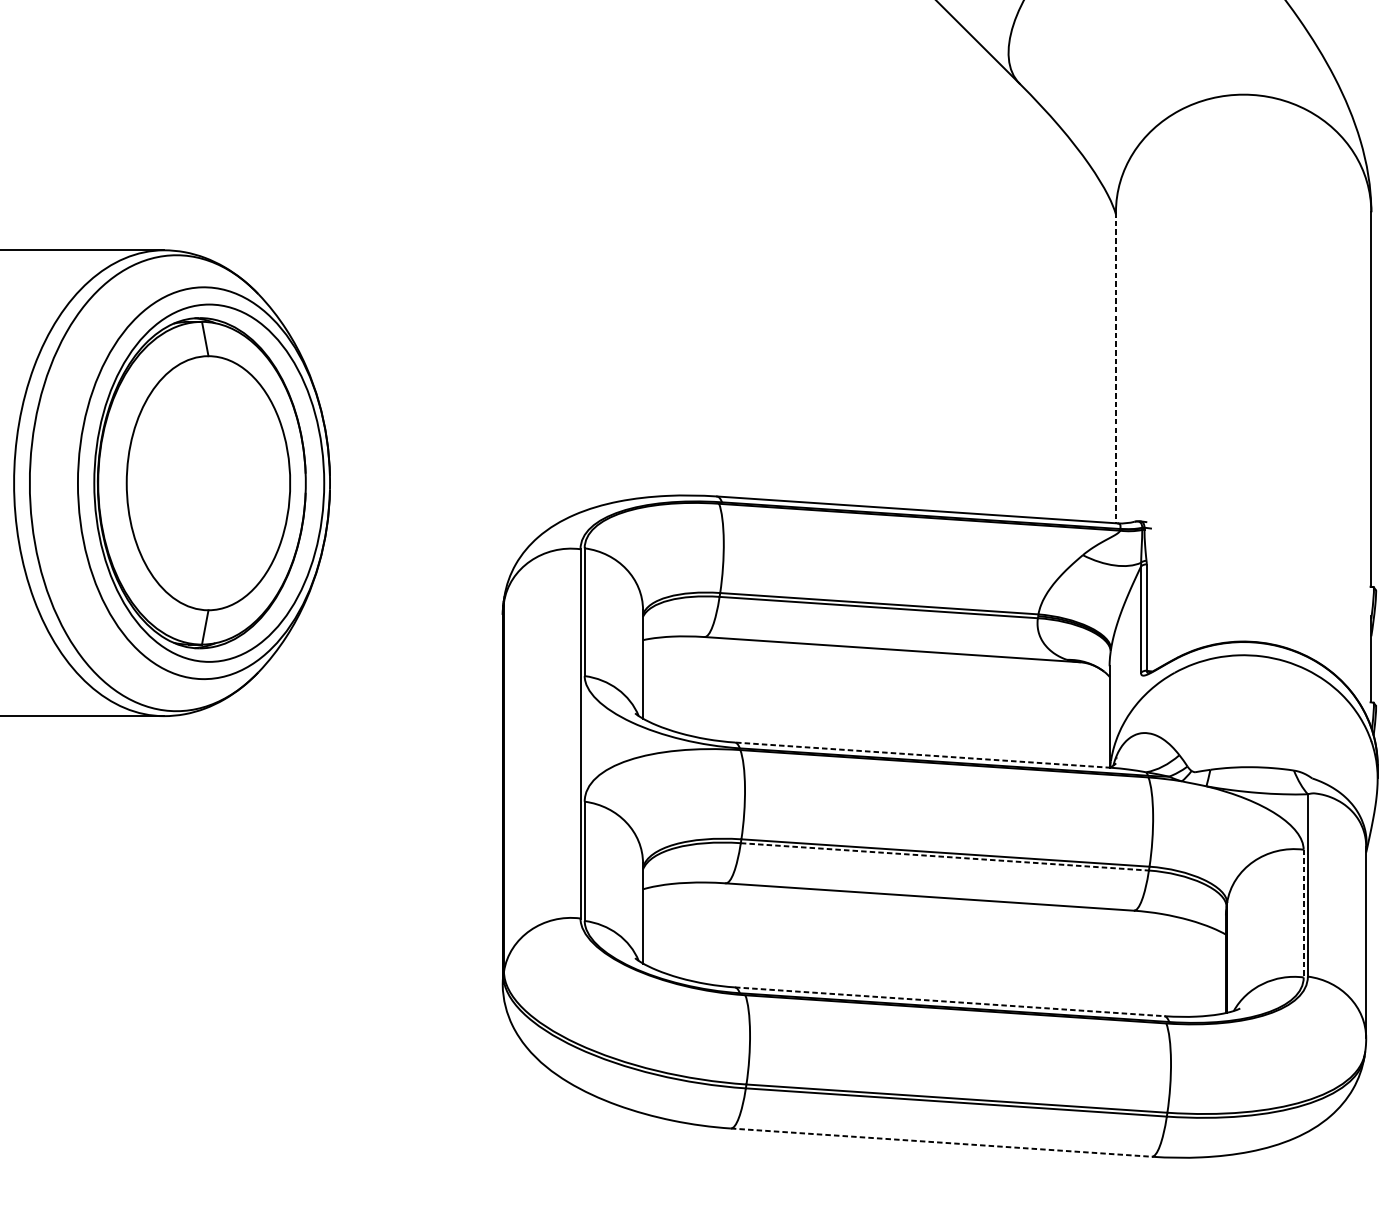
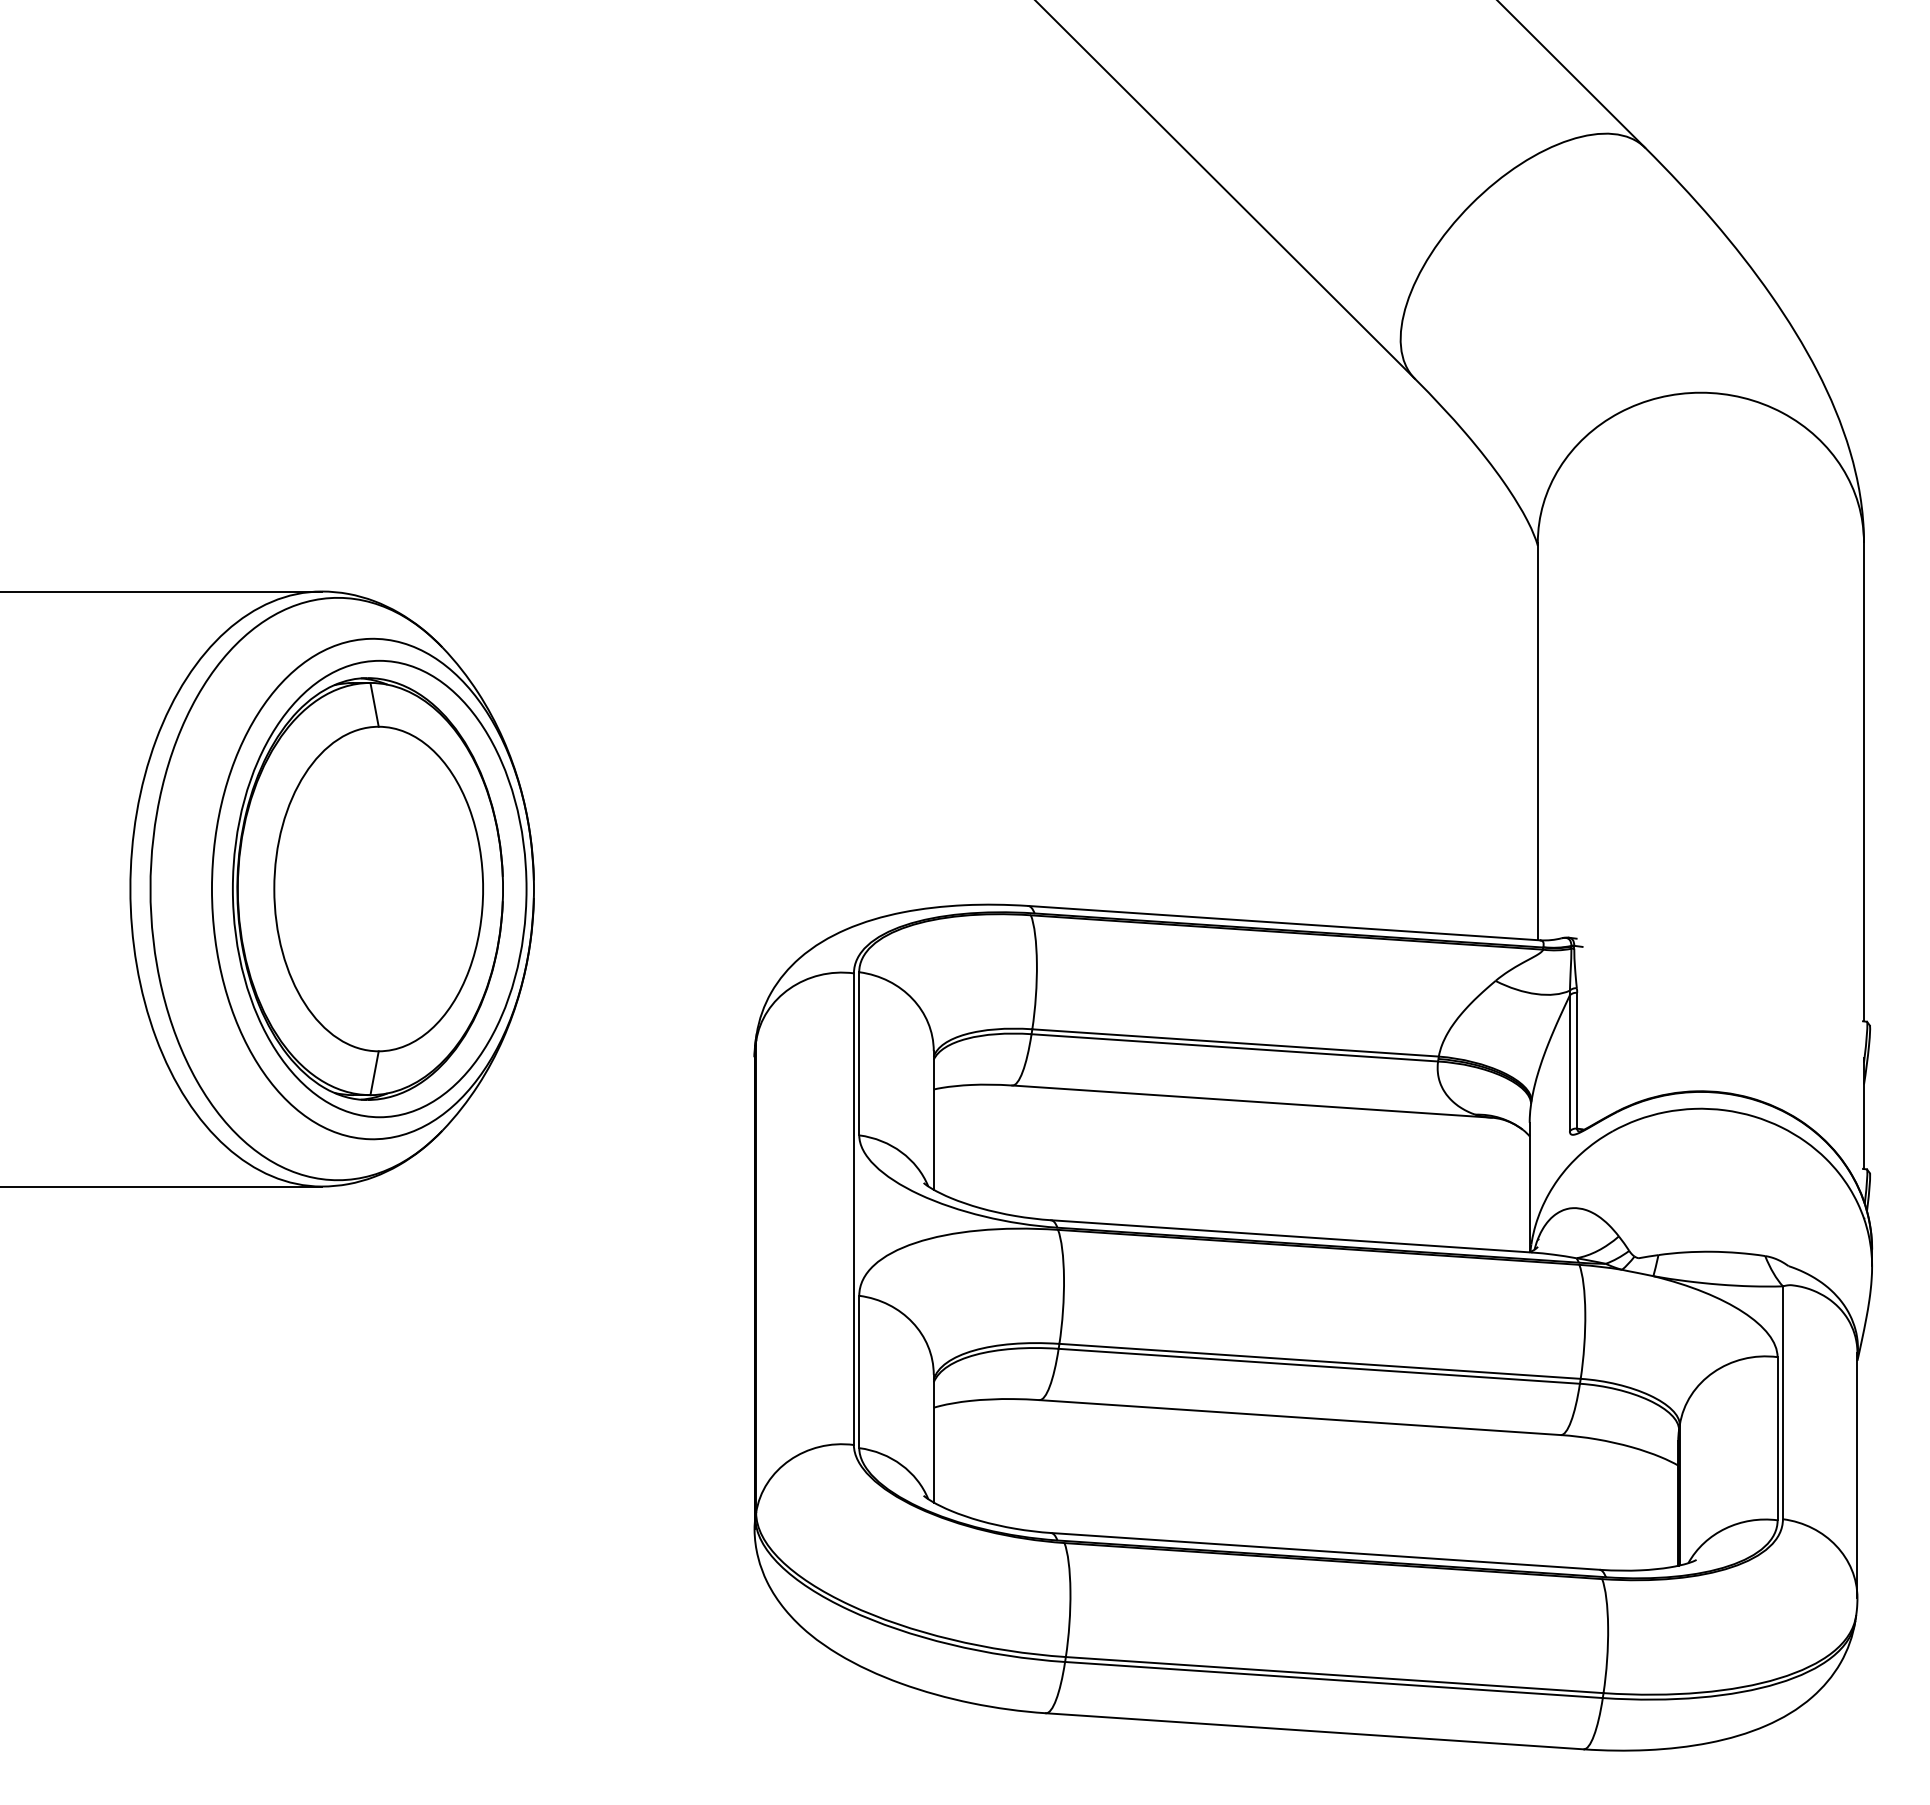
line: (1115, 367) -> (1537, 741), dashed -> solid
line: (923, 755) -> (1291, 1236), dashed -> solid
line: (945, 857) -> (1319, 1366), dashed -> solid
line: (1303, 913) -> (1777, 1438), dashed -> solid
line: (949, 1001) -> (1325, 1551), dashed -> solid
line: (941, 1142) -> (1315, 1731), dashed -> solid

